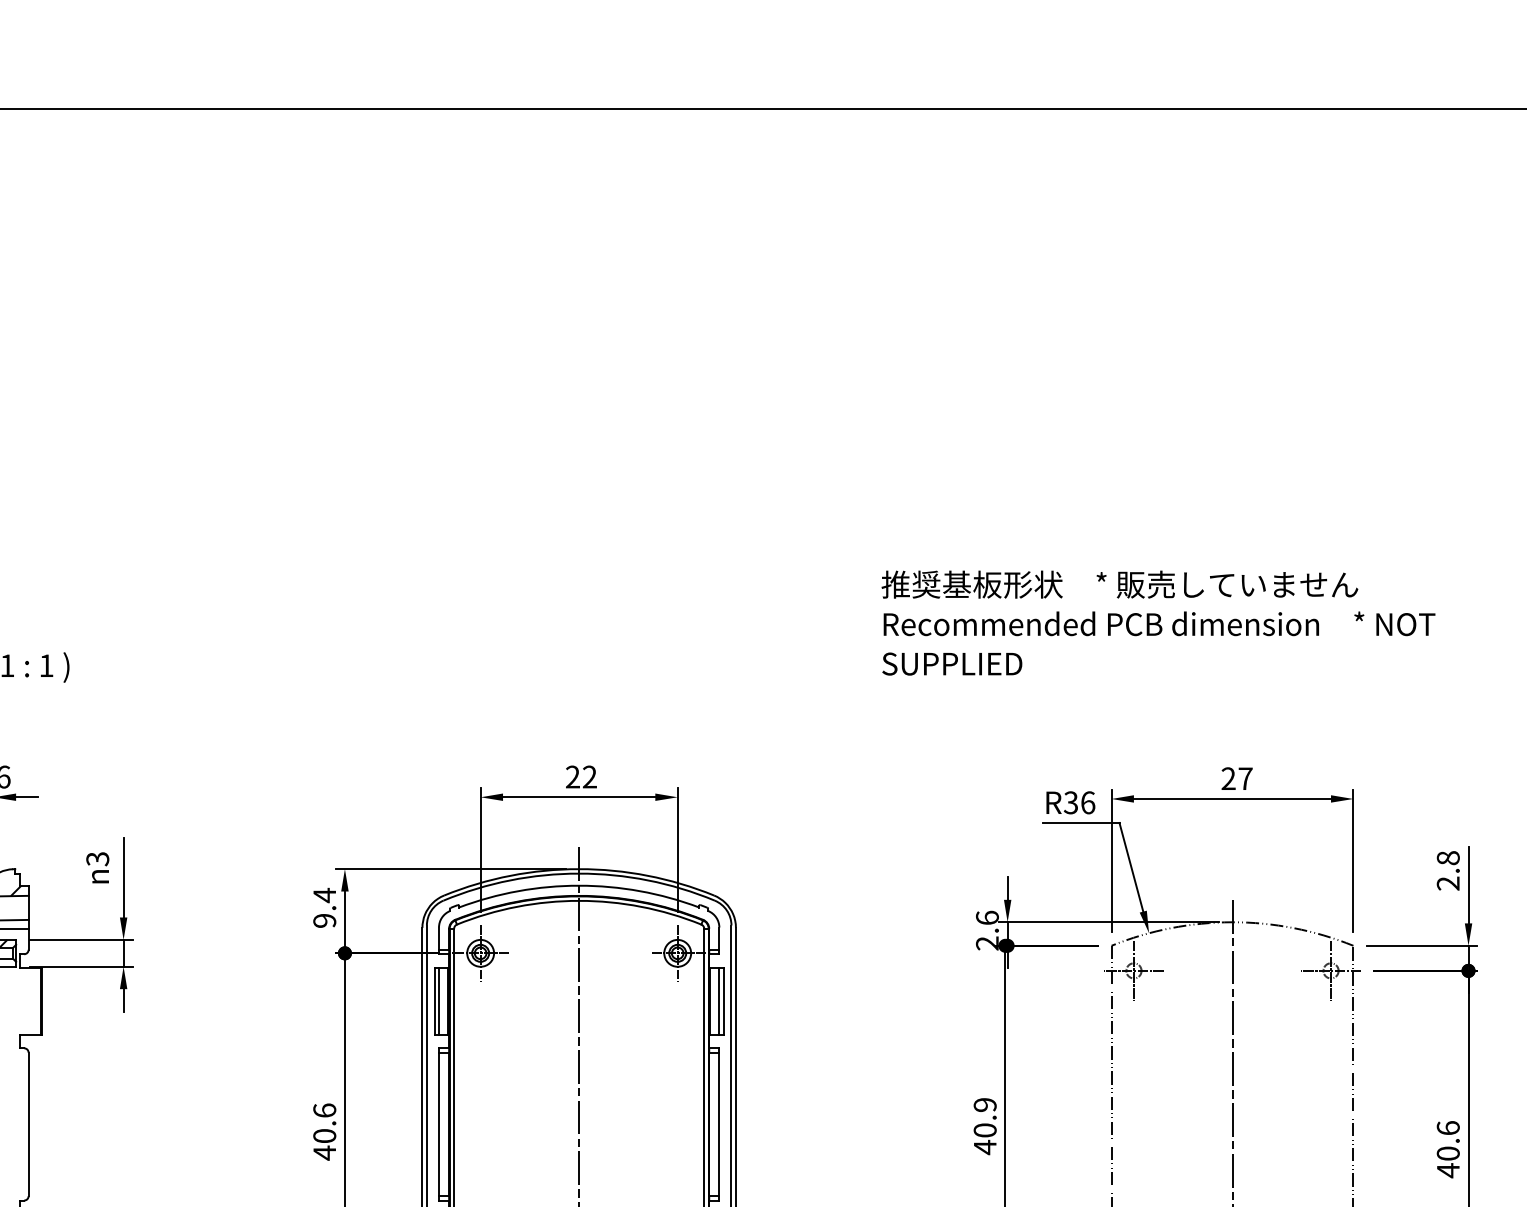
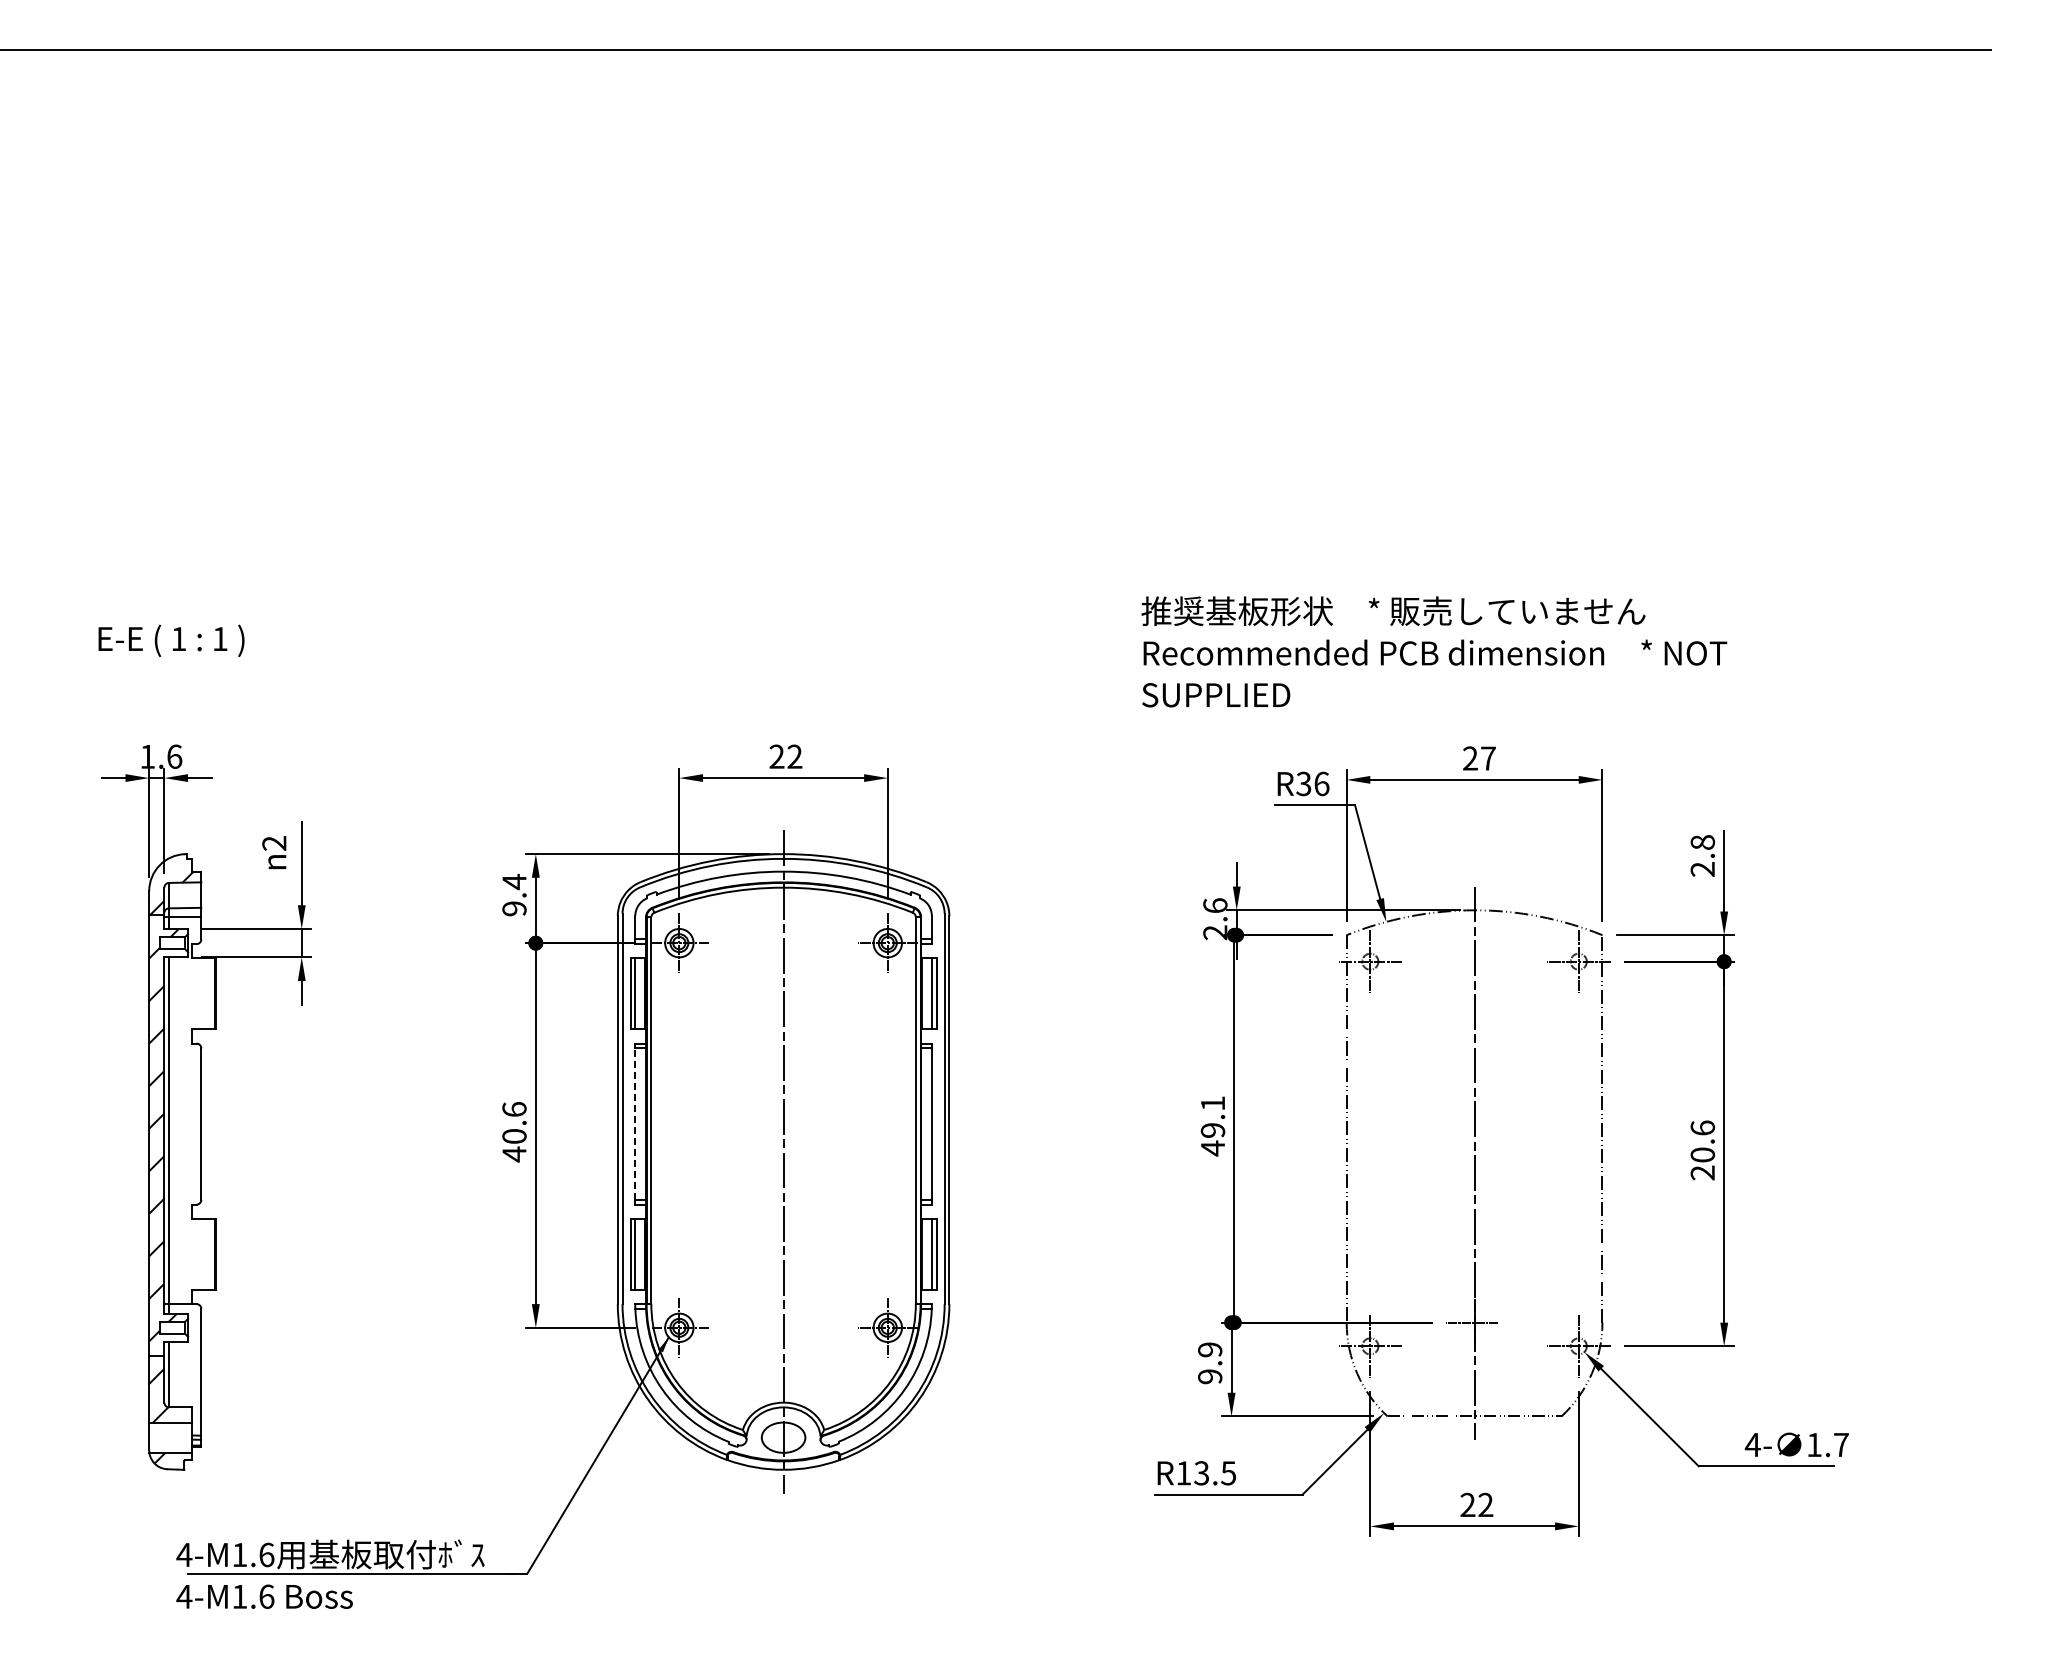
text: (1158, 622) -> (1434, 651), moved
text: (97, 859) -> (274, 843), 3 -> 2
text: (984, 1117) -> (1212, 1116), 40.9 -> 49.1
line: (439, 1124) -> (635, 1124), solid -> dashed
text: (1448, 1171) -> (1702, 1173), 40.6 -> 20.6

